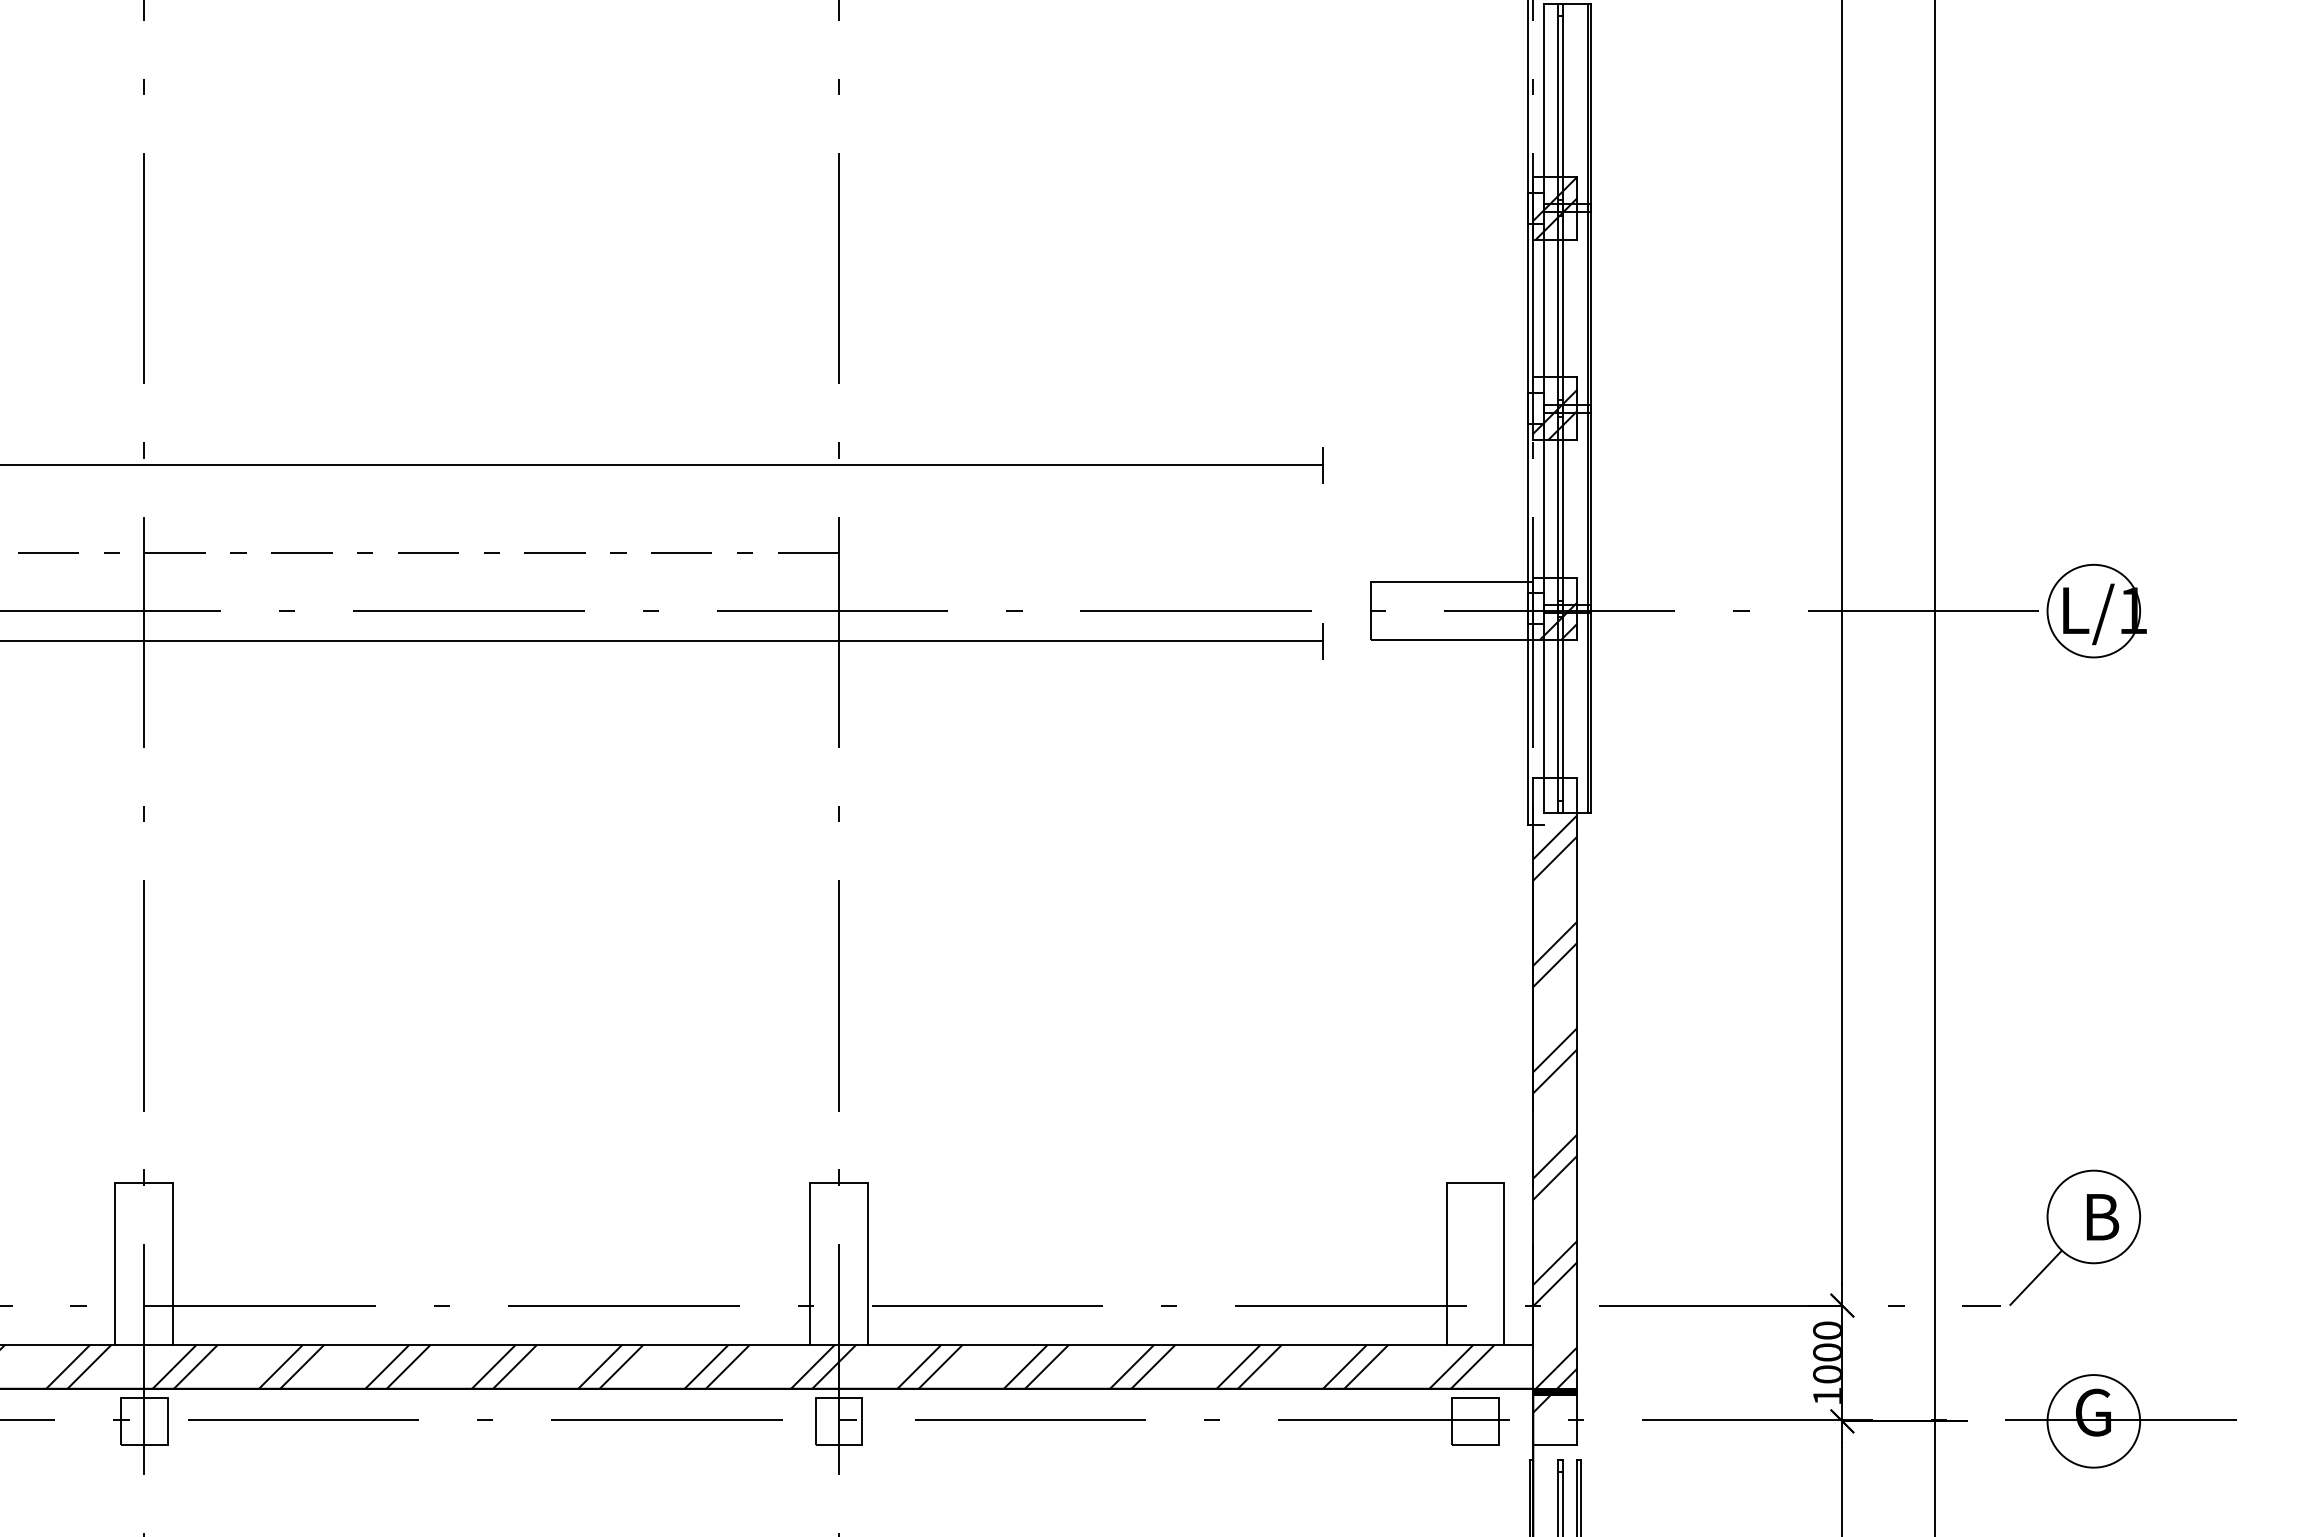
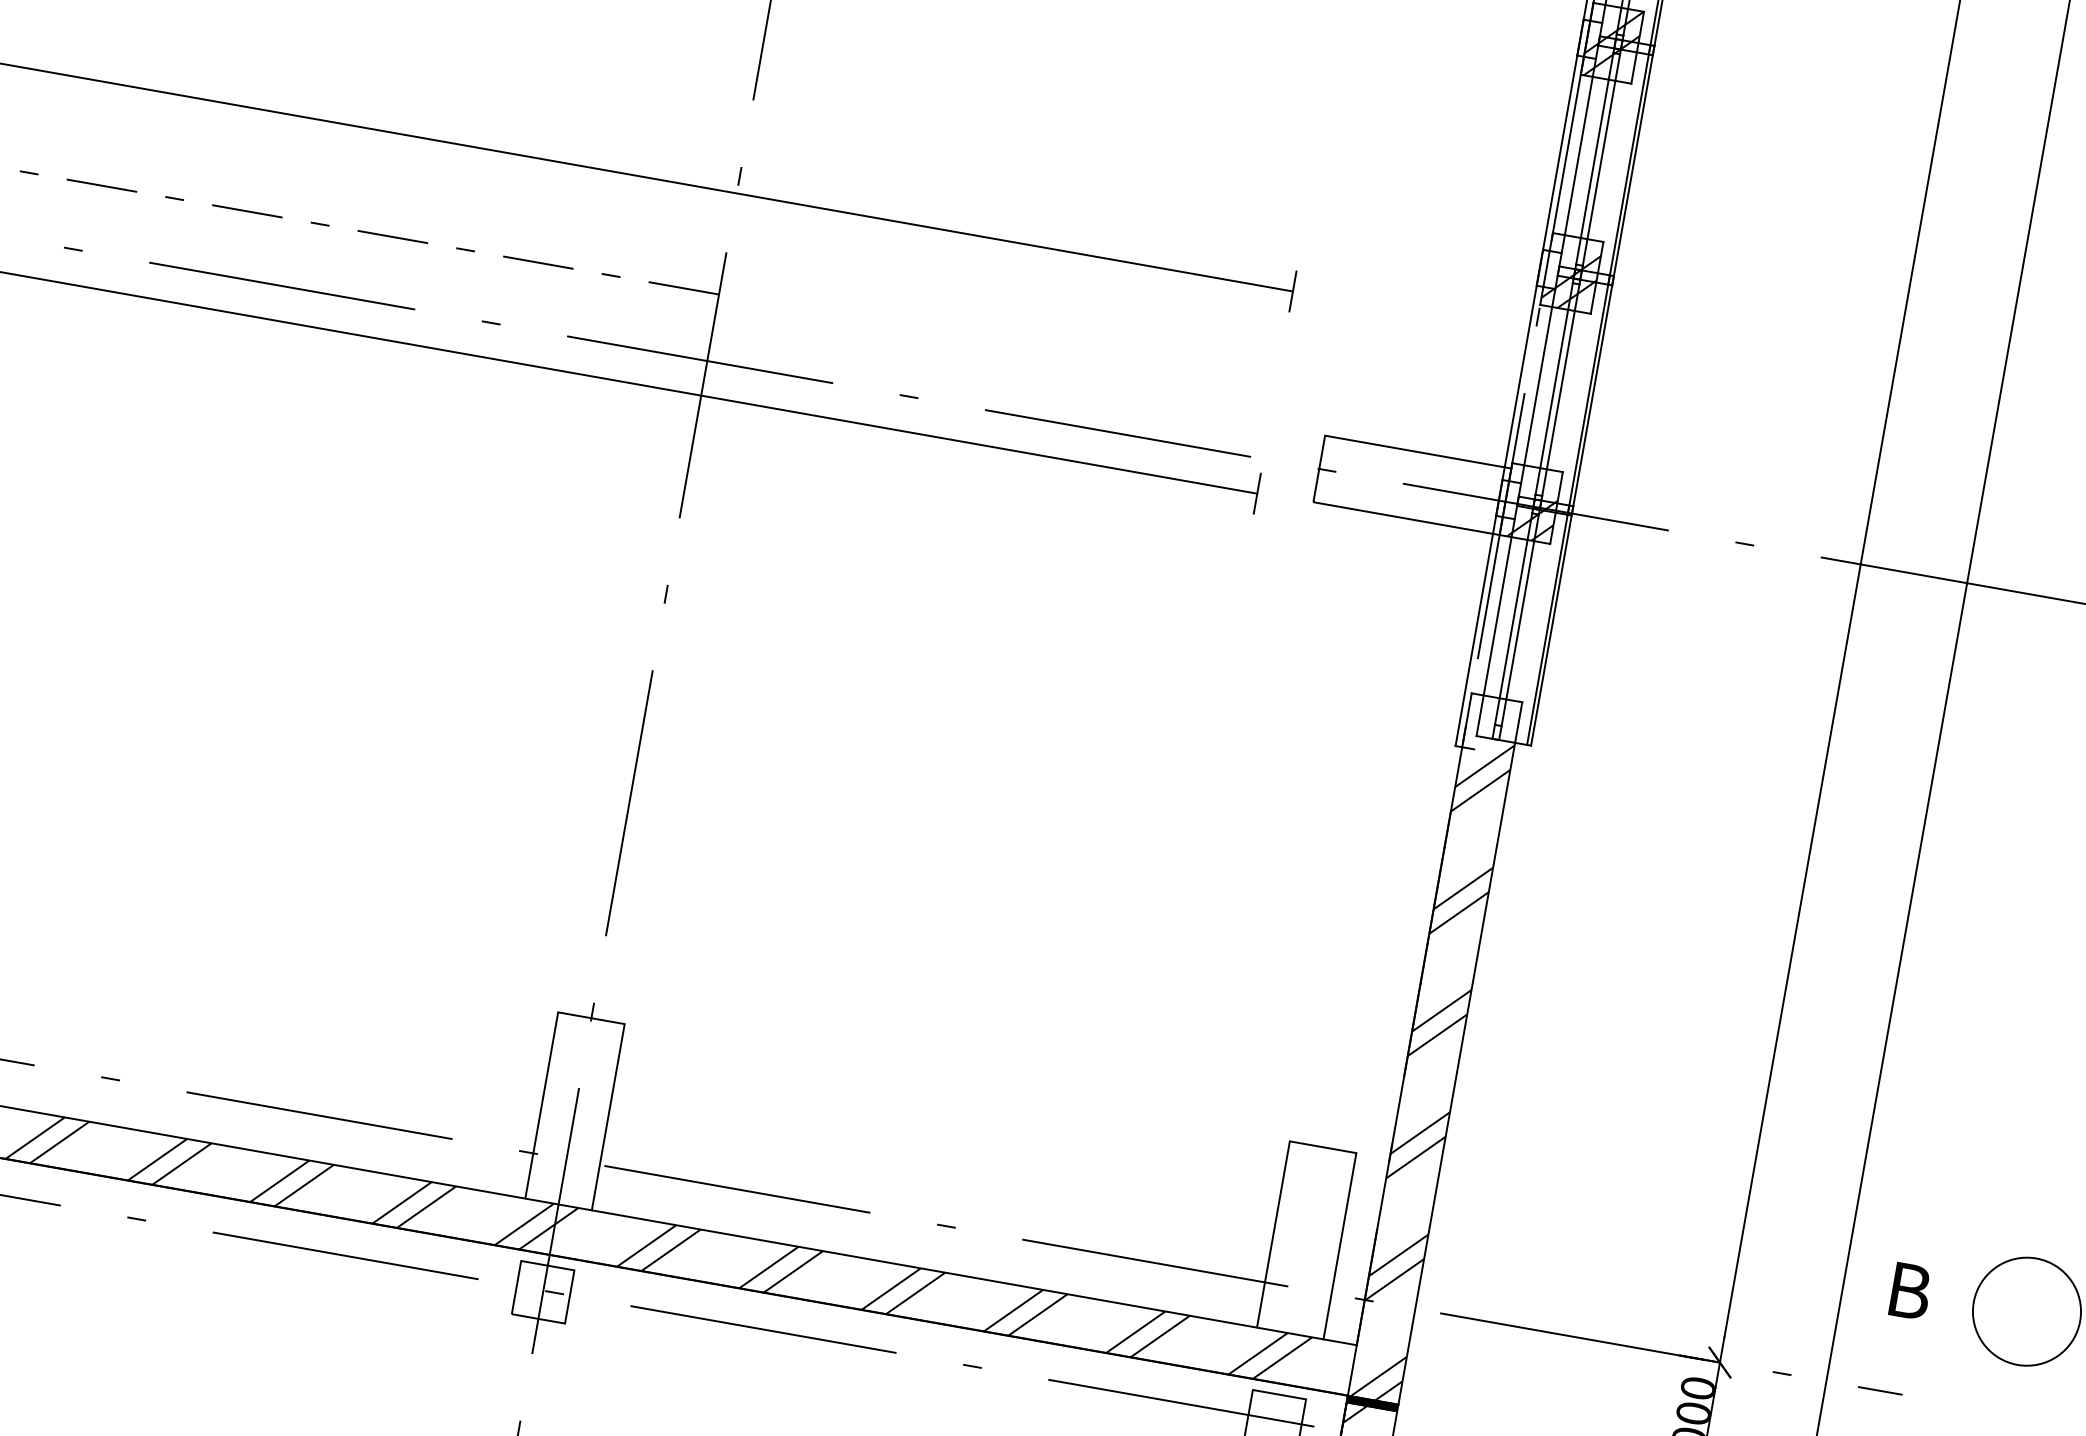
text: (2103, 1217) -> (1911, 1291), moved
line: (2035, 1277) -> (1947, 1369), removed

